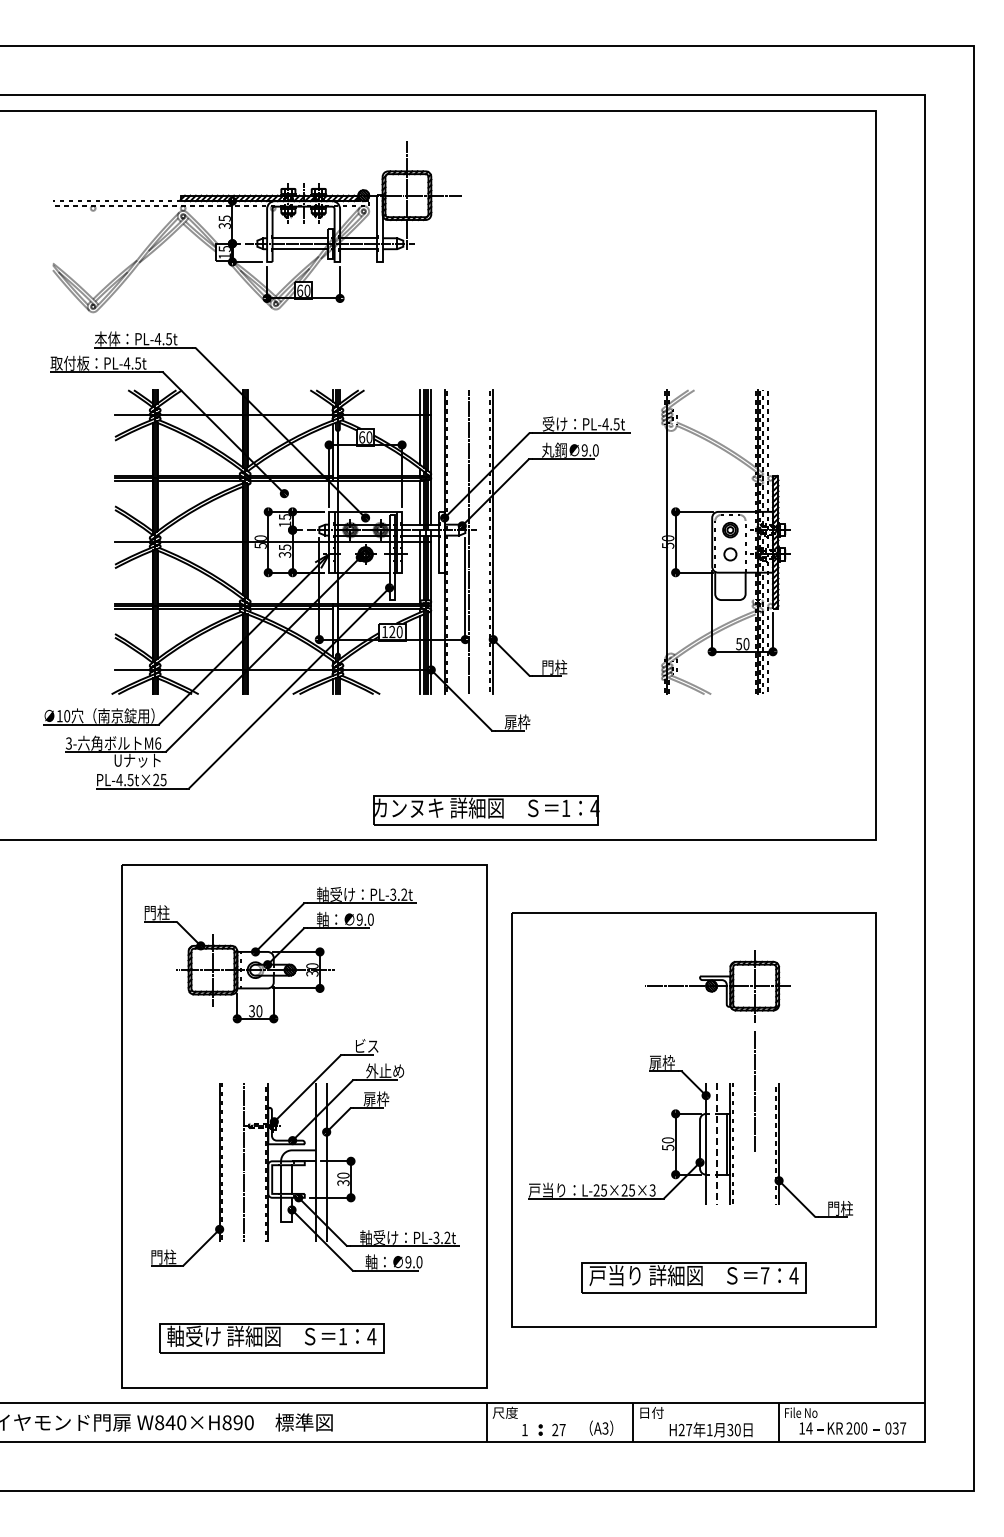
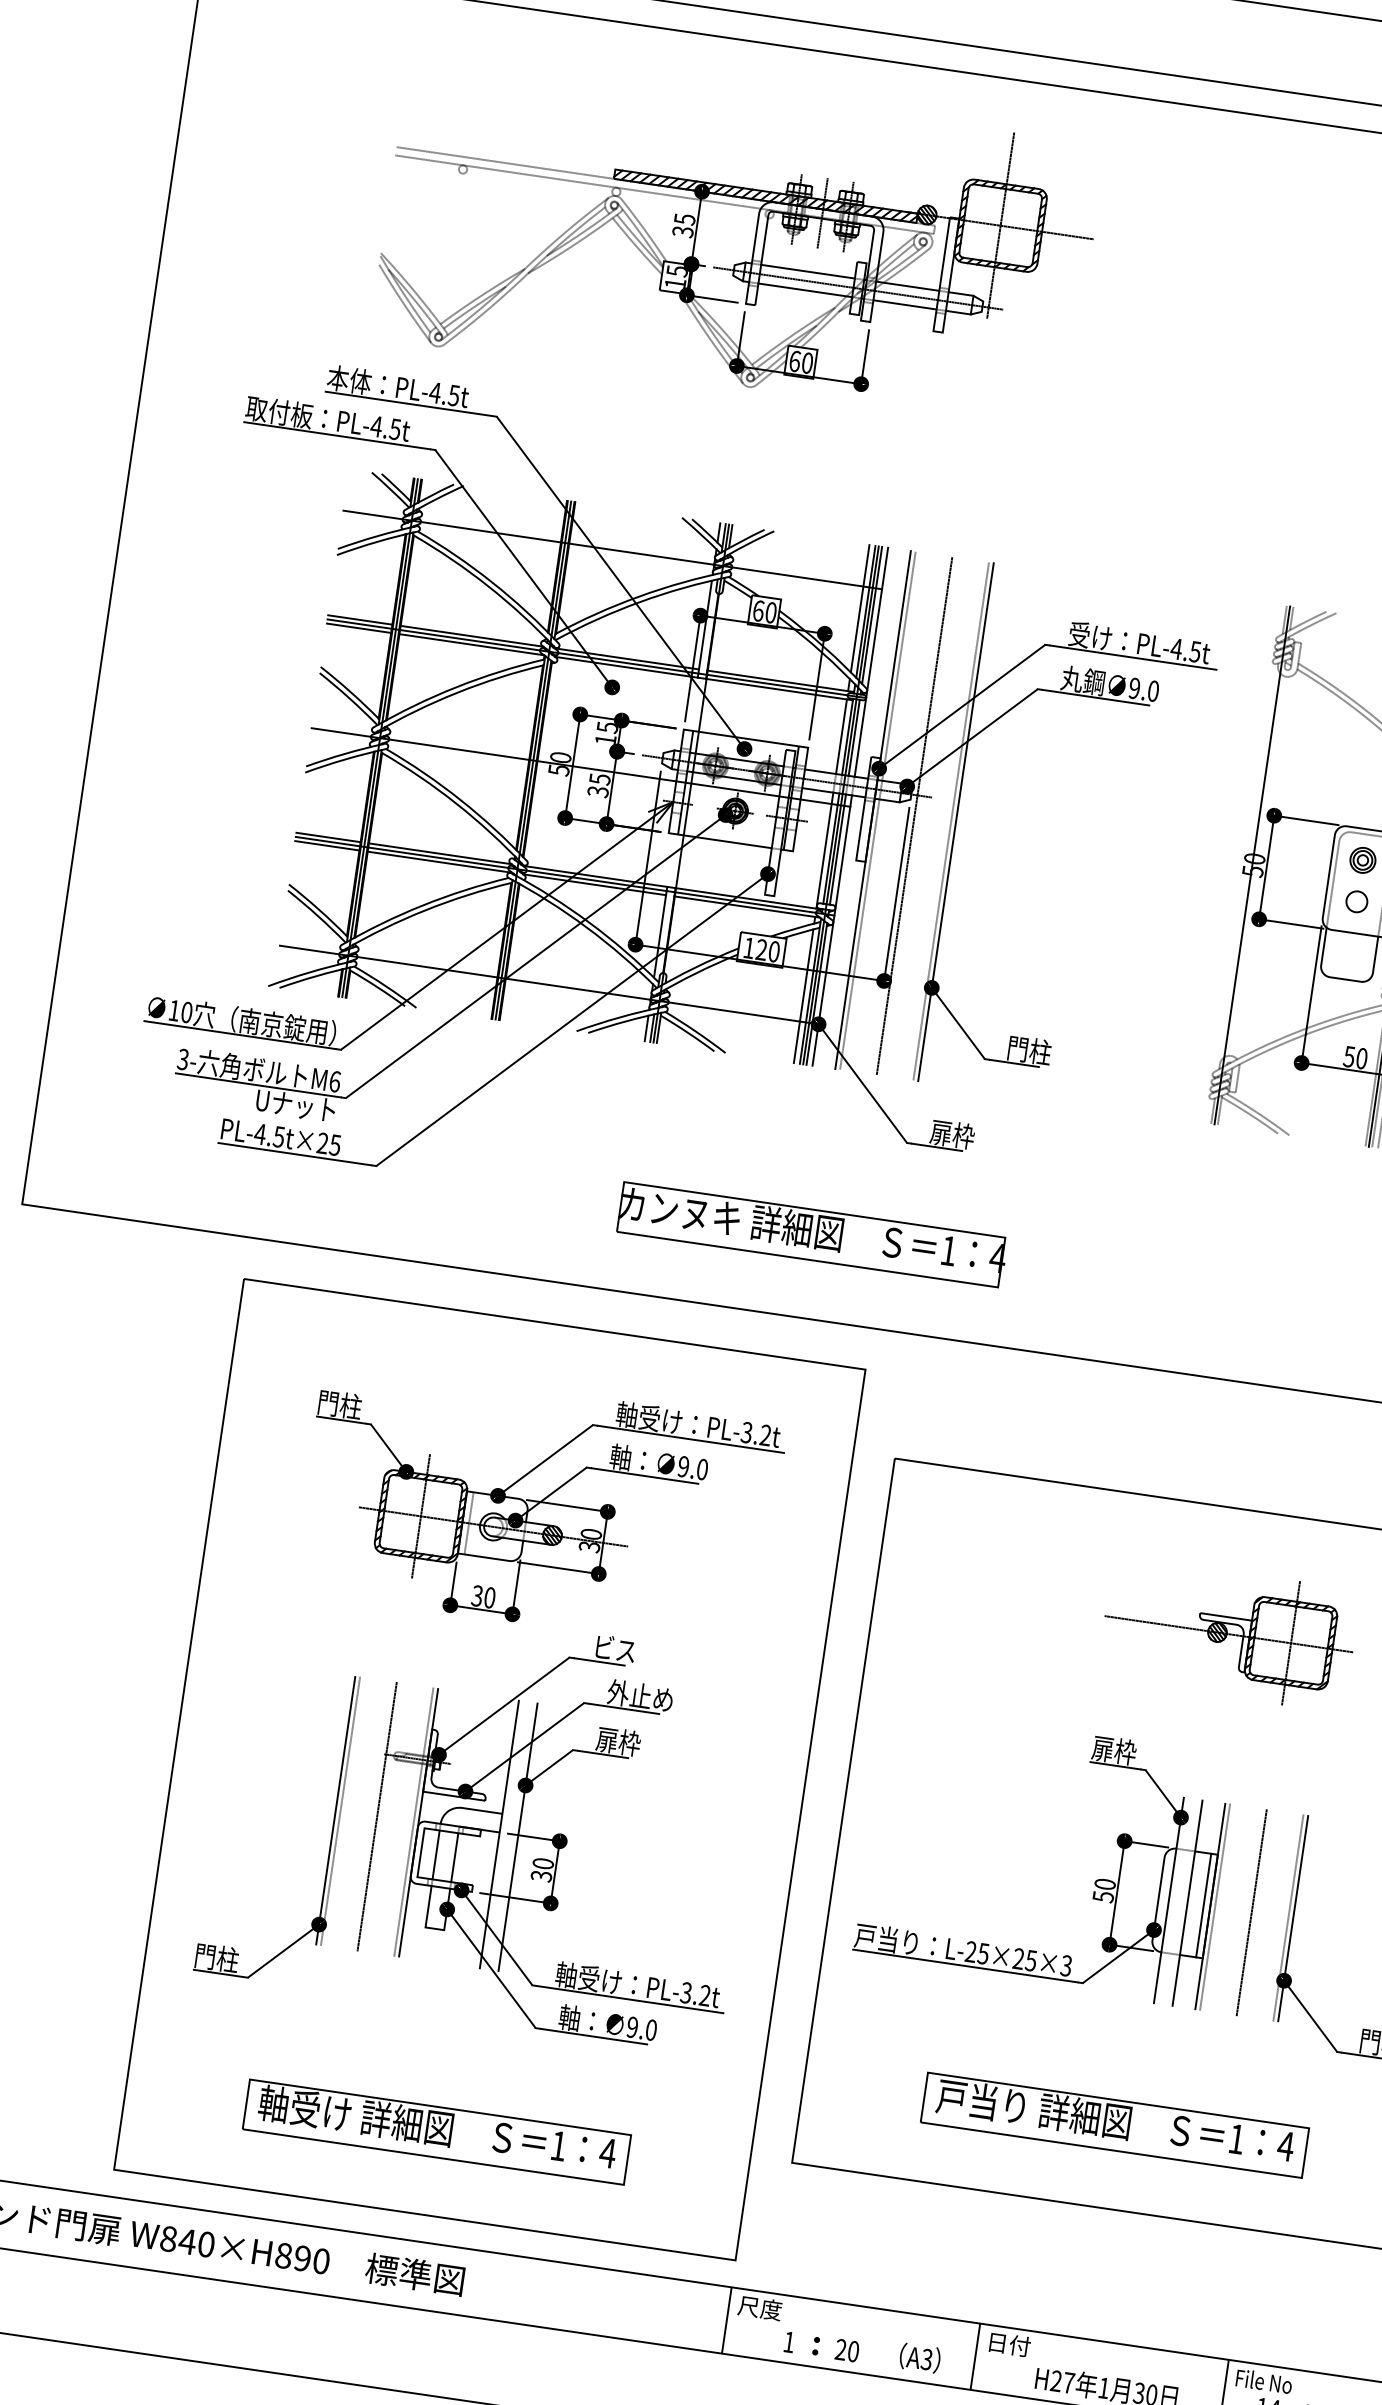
part: (256, 227) -> (736, 242), moved
part: (486, 810) -> (812, 1234), moved
part: (280, 955) -> (539, 1508), moved
line: (754, 1090) -> (1251, 1911), moved
line: (717, 1144) -> (1188, 1903), dashed -> solid
text: (765, 1275) -> (1237, 2138), 7 -> 1
part: (271, 1338) -> (436, 2131), moved
text: (562, 1429) -> (853, 2350), 27 -> 20

